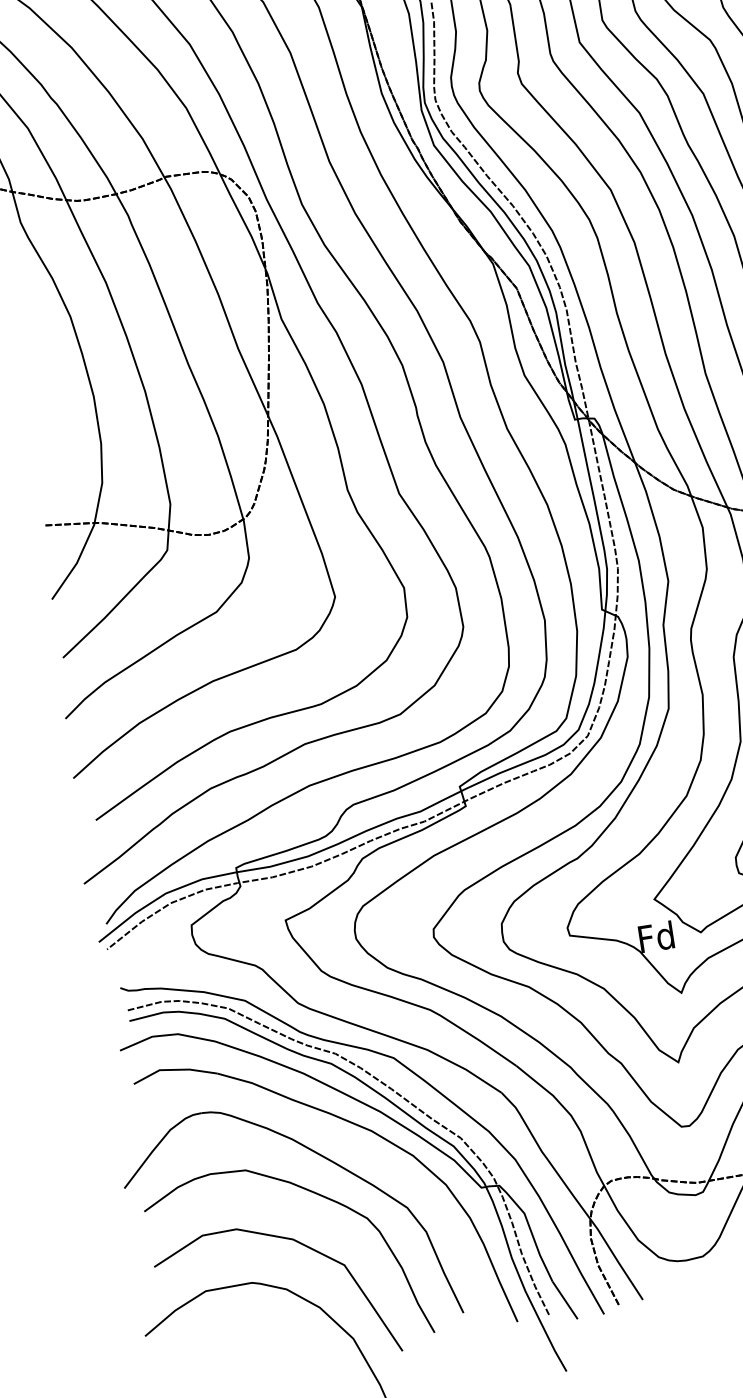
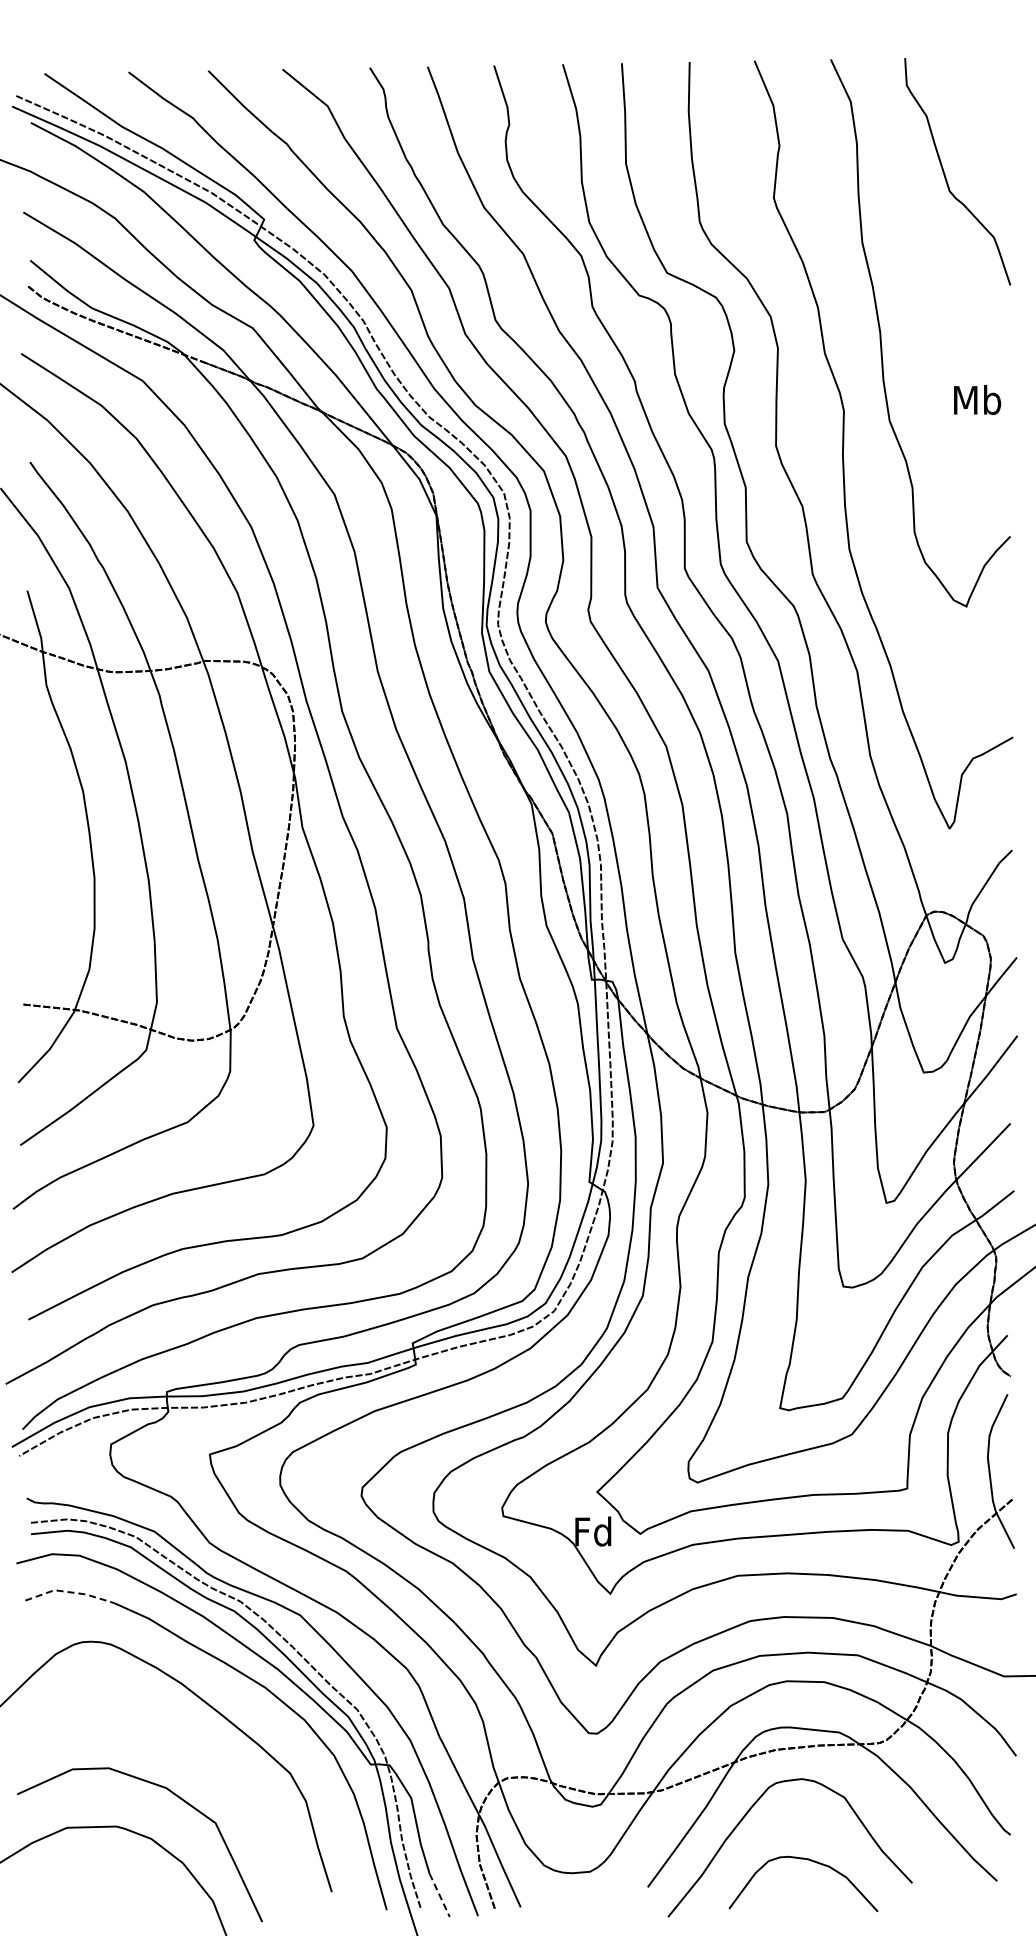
line: (174, 1070) -> (70, 1592), solid -> dashed
curve: (315, 1194) -> (196, 1744), removed
line: (565, 1300) -> (439, 1895), solid -> dashed

